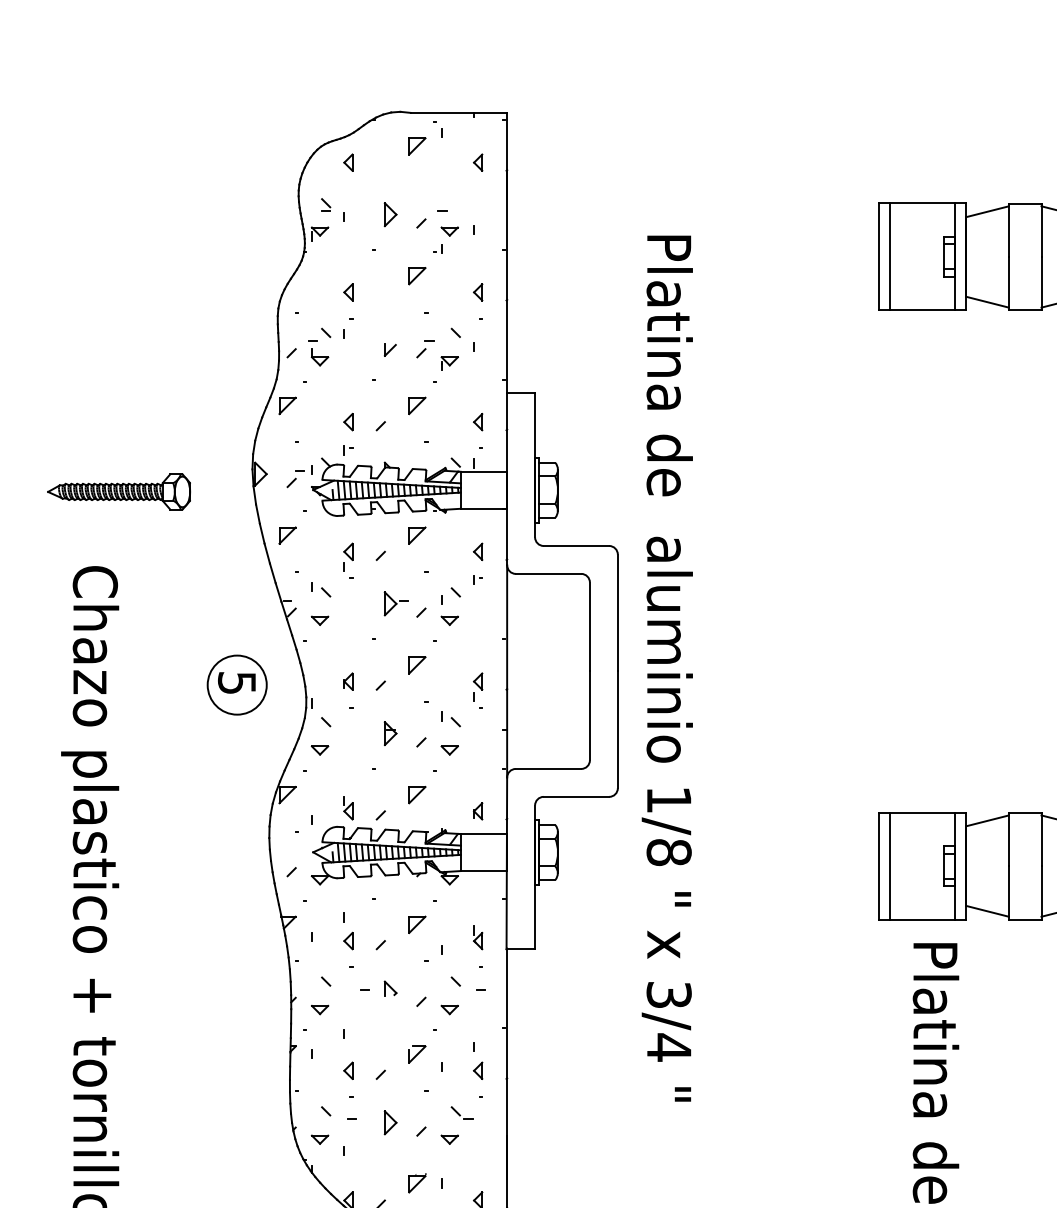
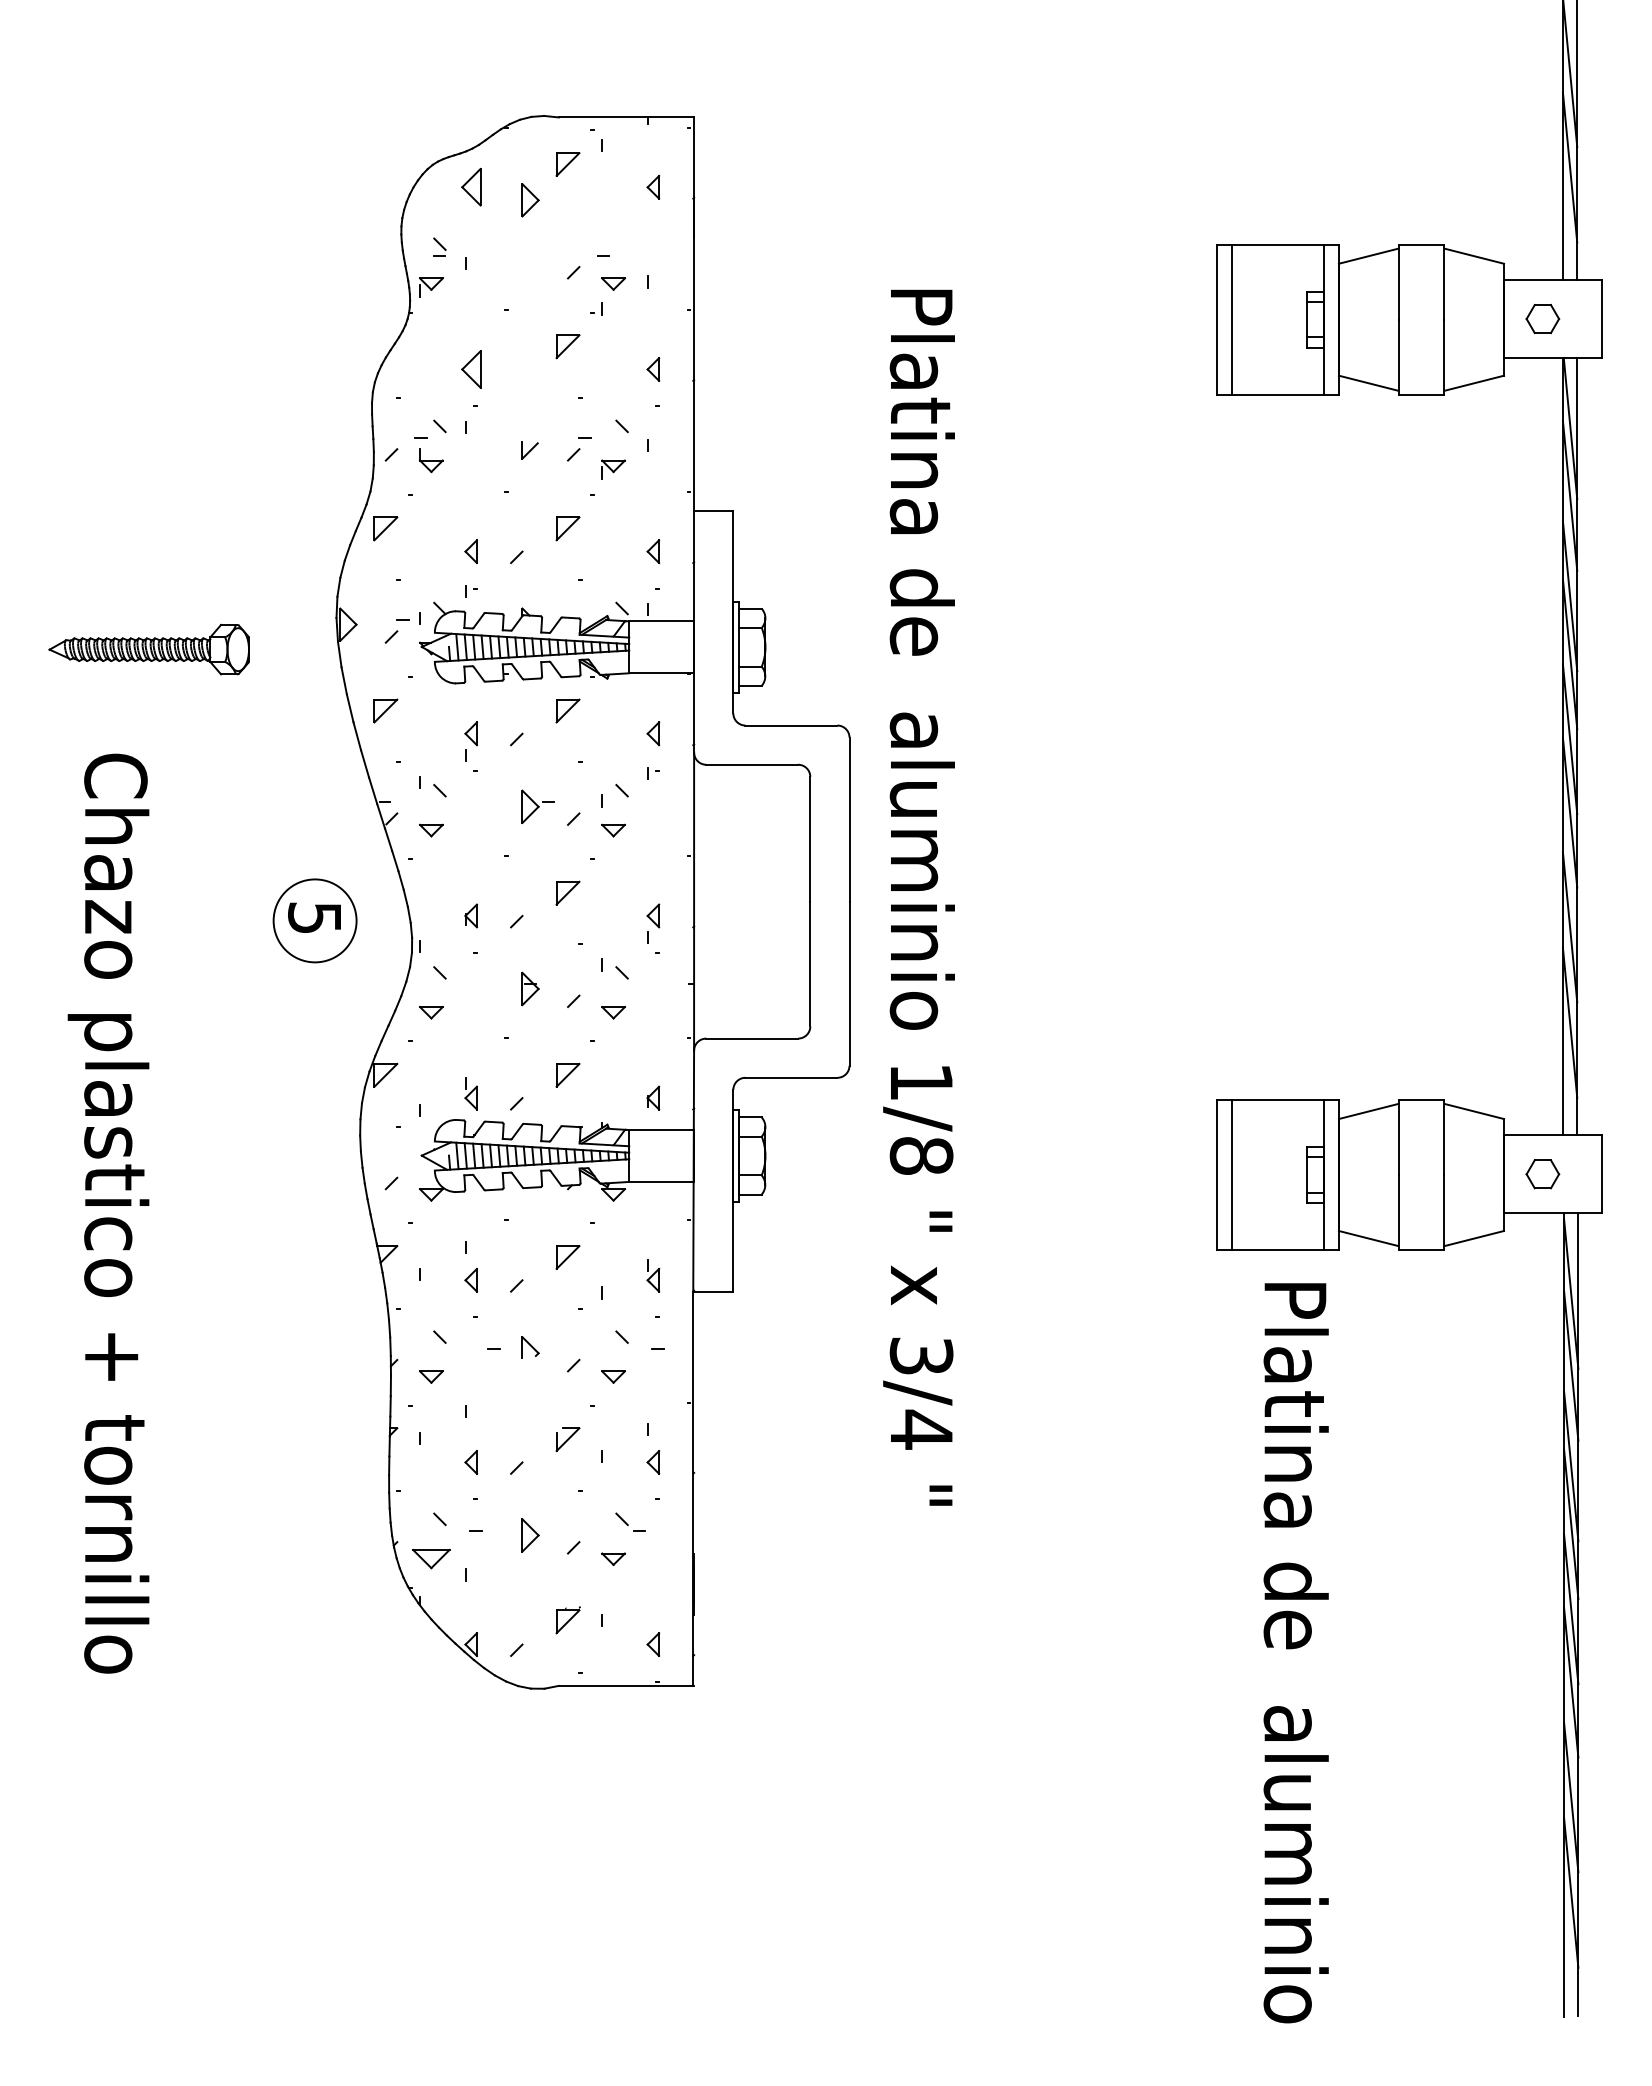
part: (347, 162) -> (470, 187), size x1.6
part: (390, 214) -> (530, 200), moved
part: (347, 292) -> (470, 369), size x1.6
part: (320, 1139) -> (431, 1559), size x1.6

